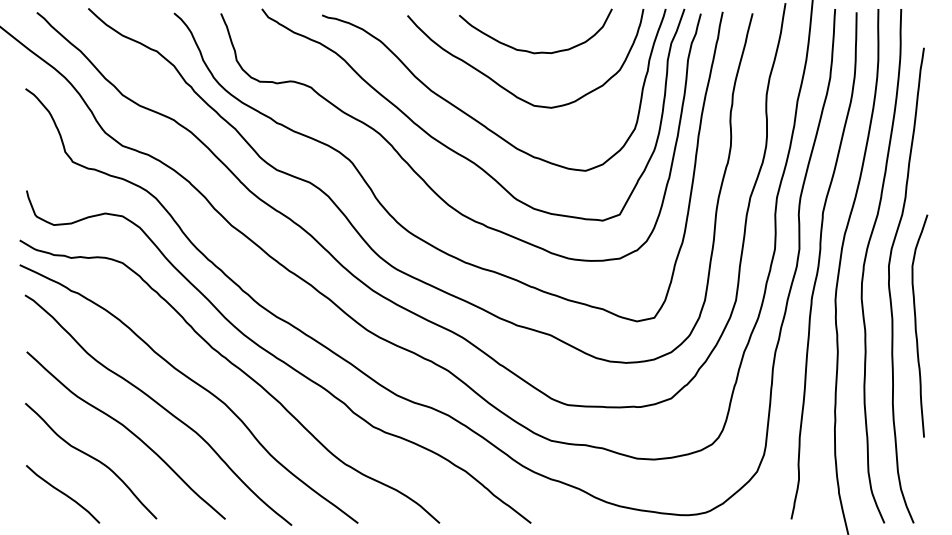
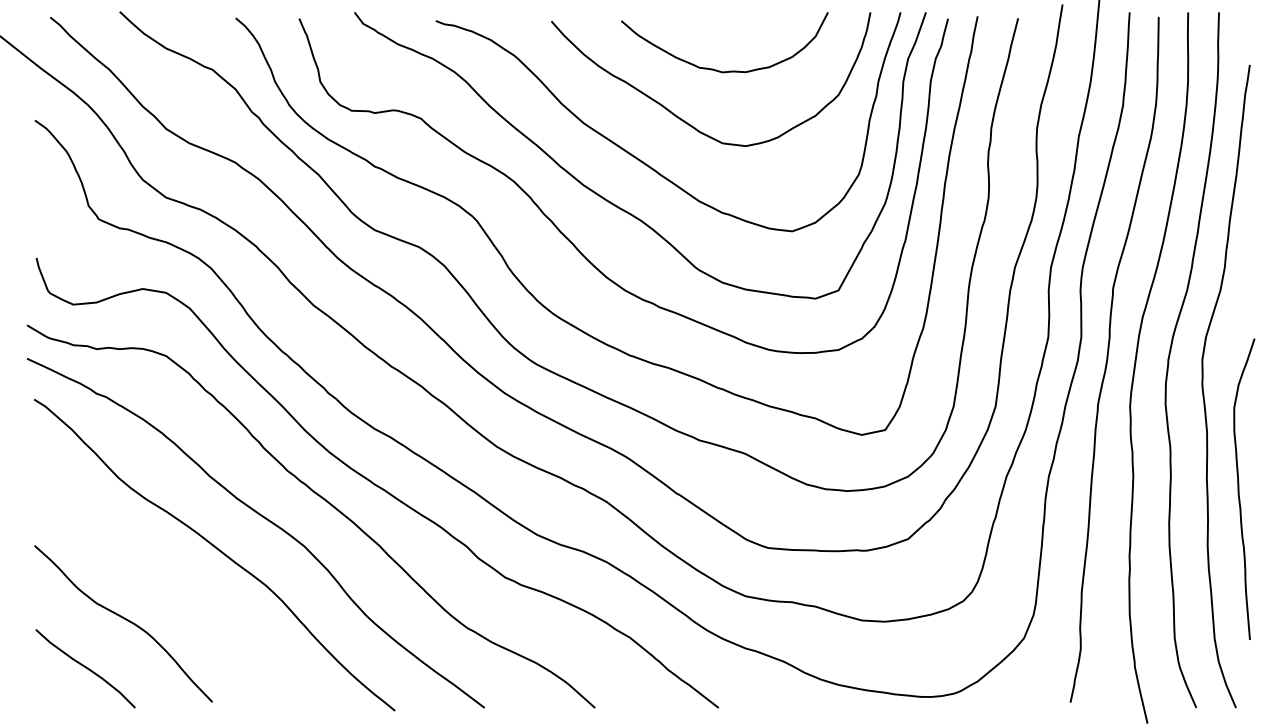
curve: (916, 325) -> (1239, 488), moved
curve: (128, 430) -> (173, 582), removed

